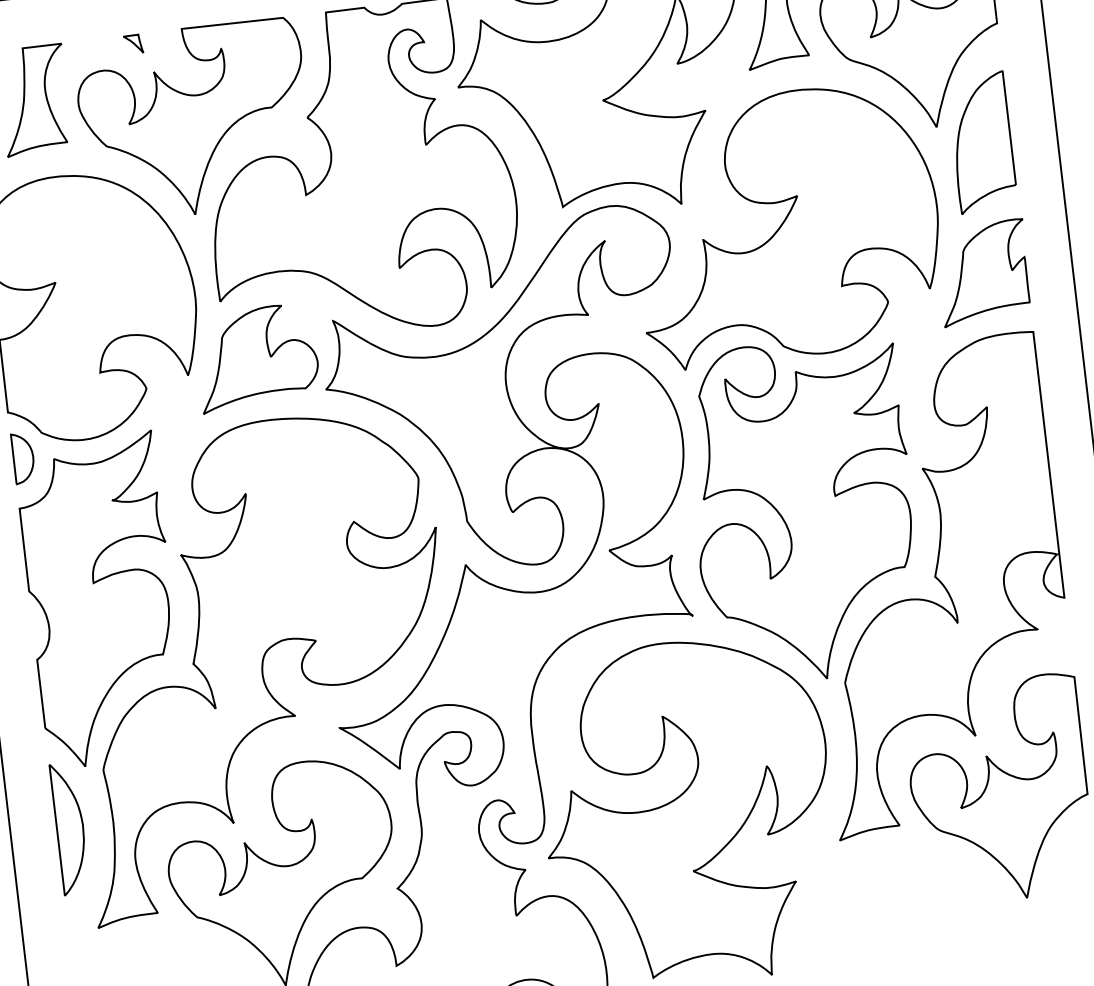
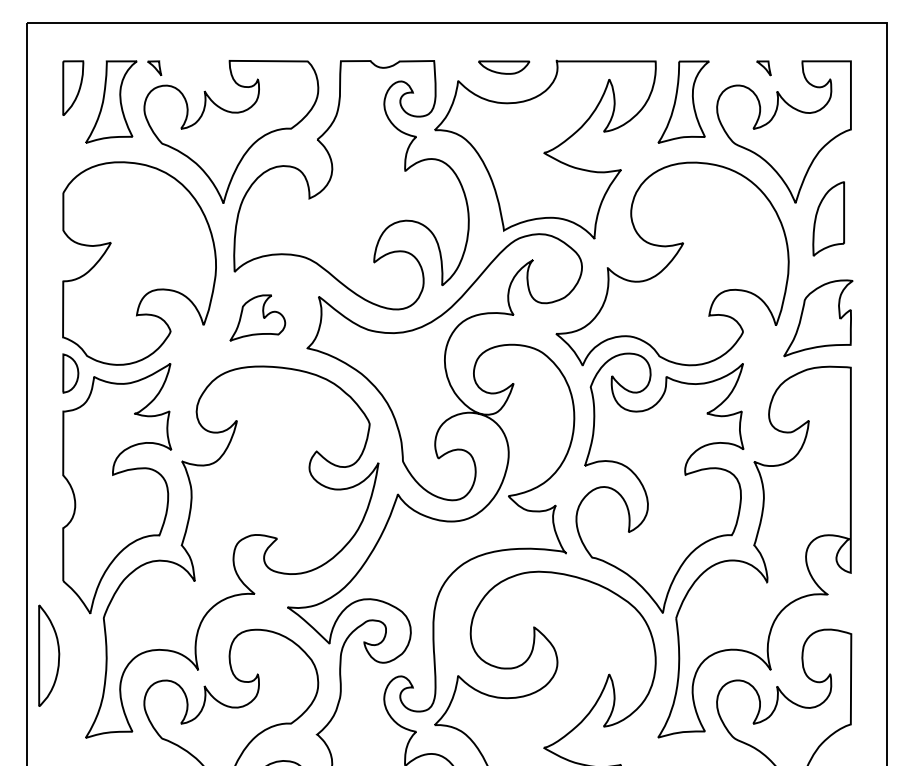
part: (133, 44) -> (154, 68), moved
part: (981, 142) -> (828, 218), size x0.7
part: (256, 357) -> (257, 317), size x0.6
part: (70, 828) -> (49, 655), moved

